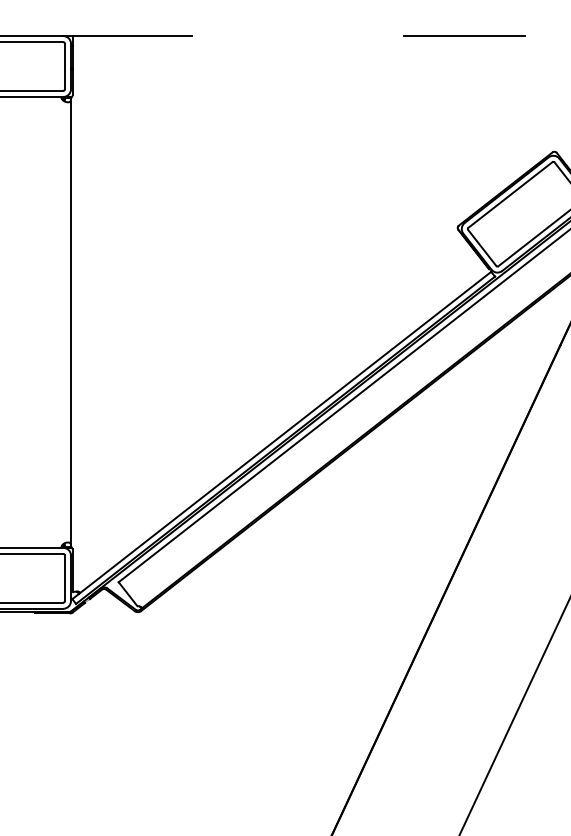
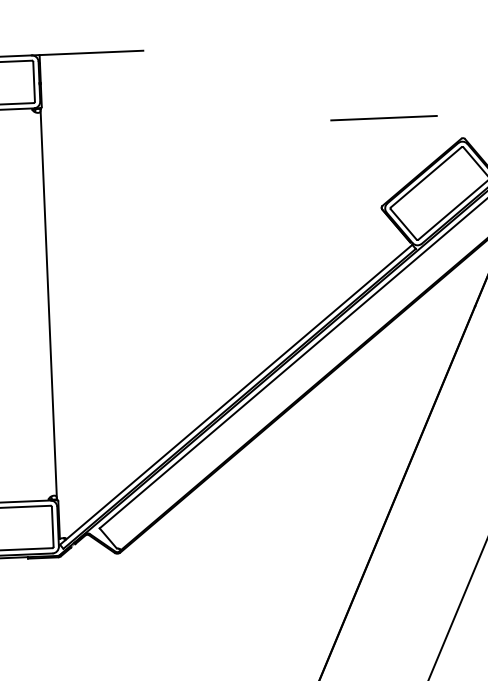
line: (464, 35) -> (383, 117), moved

